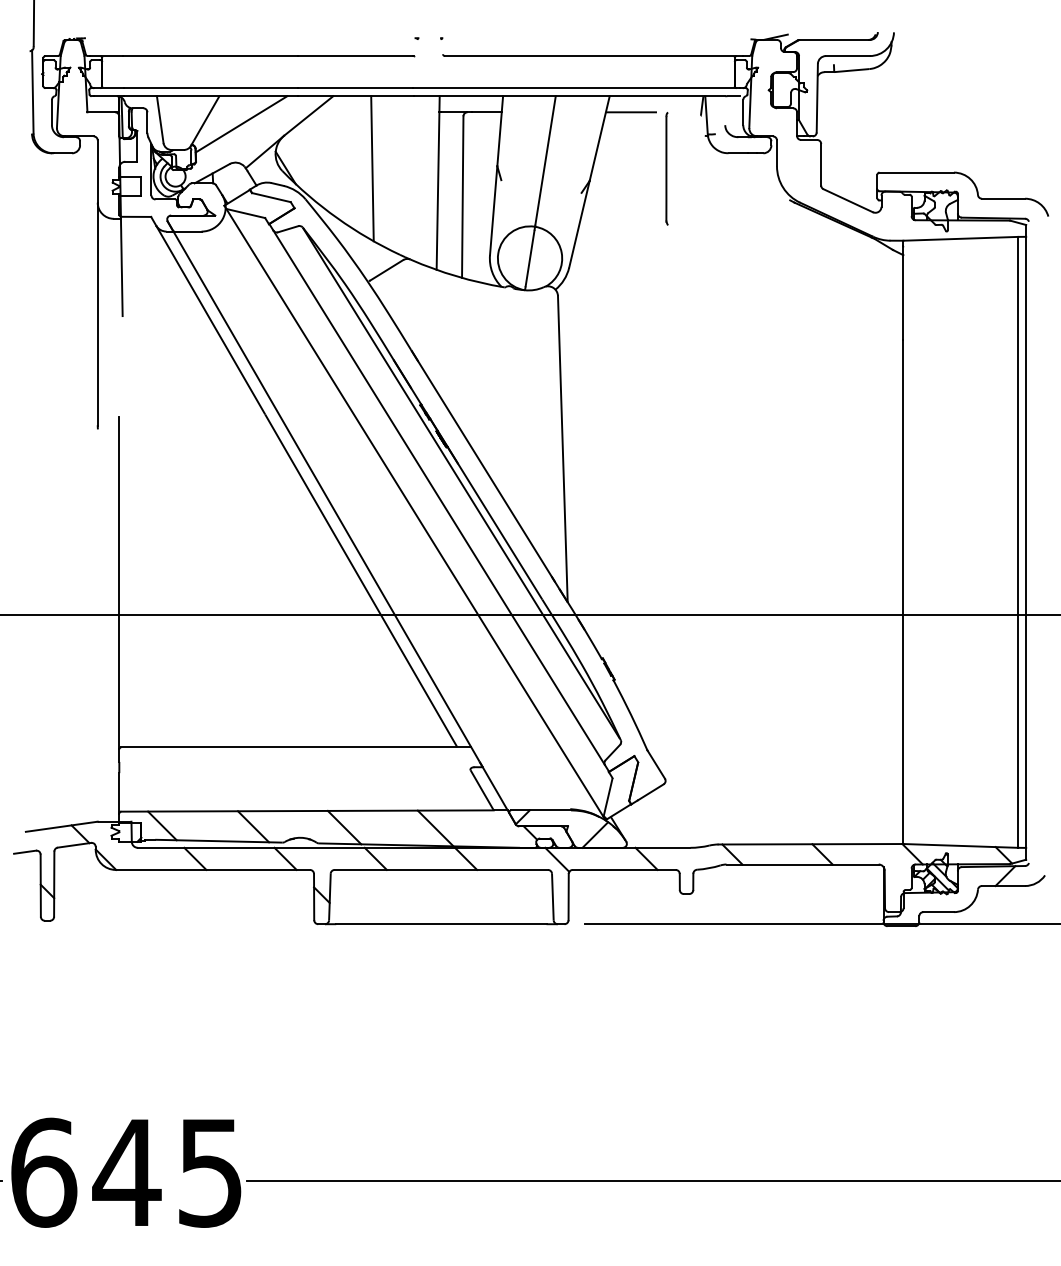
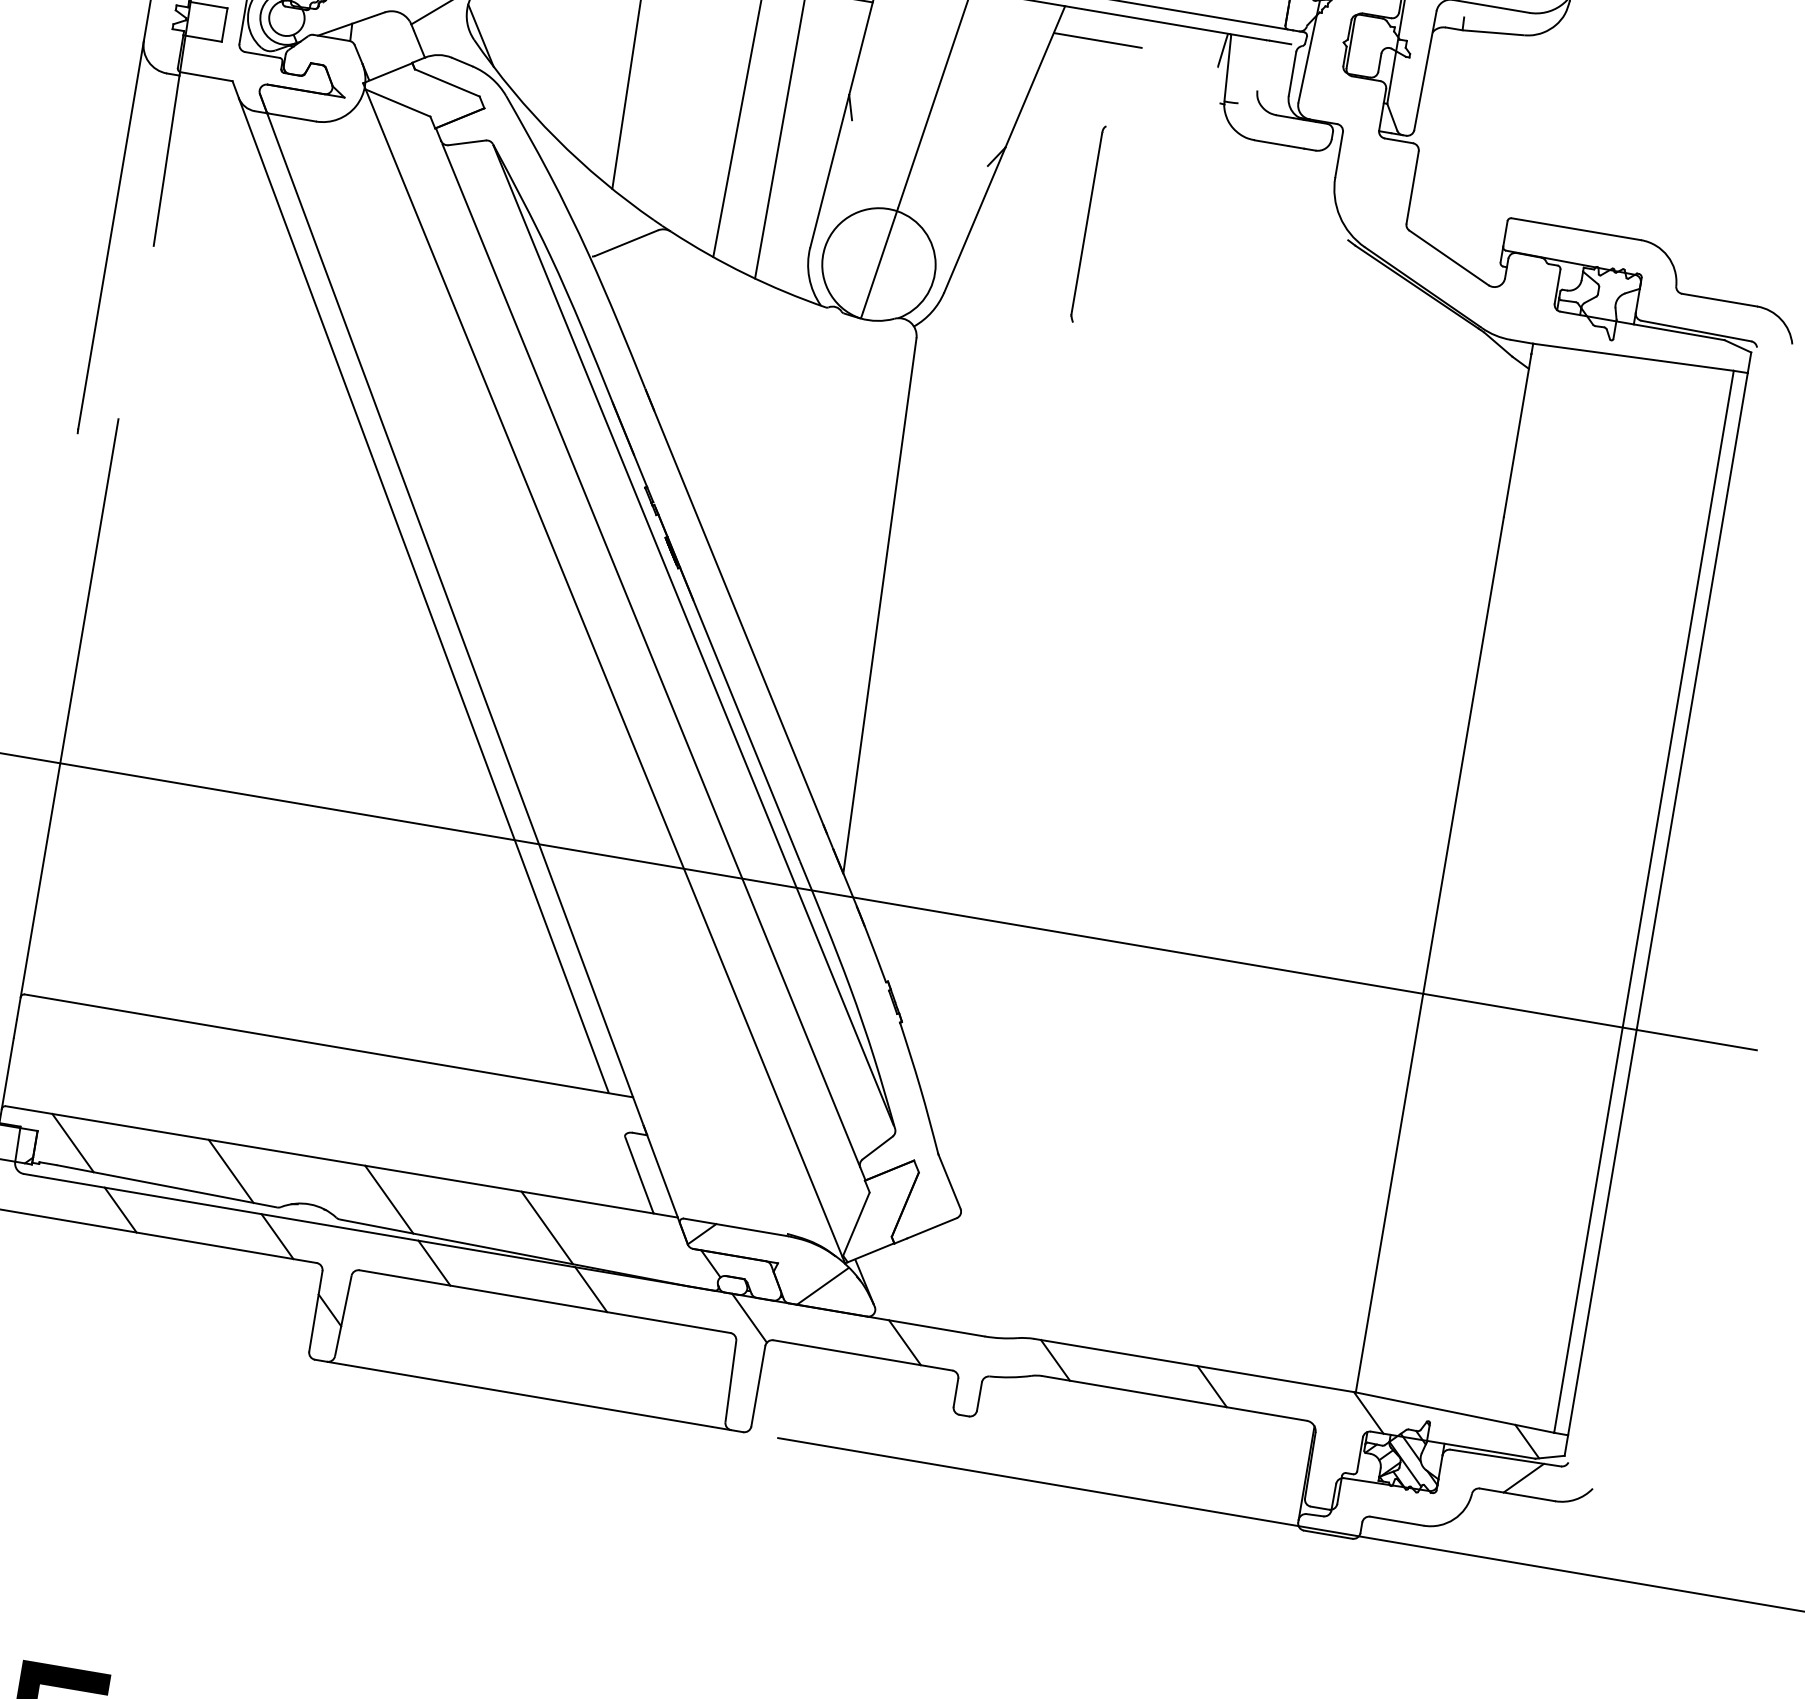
line: (666, 168) -> (1087, 223), moved

